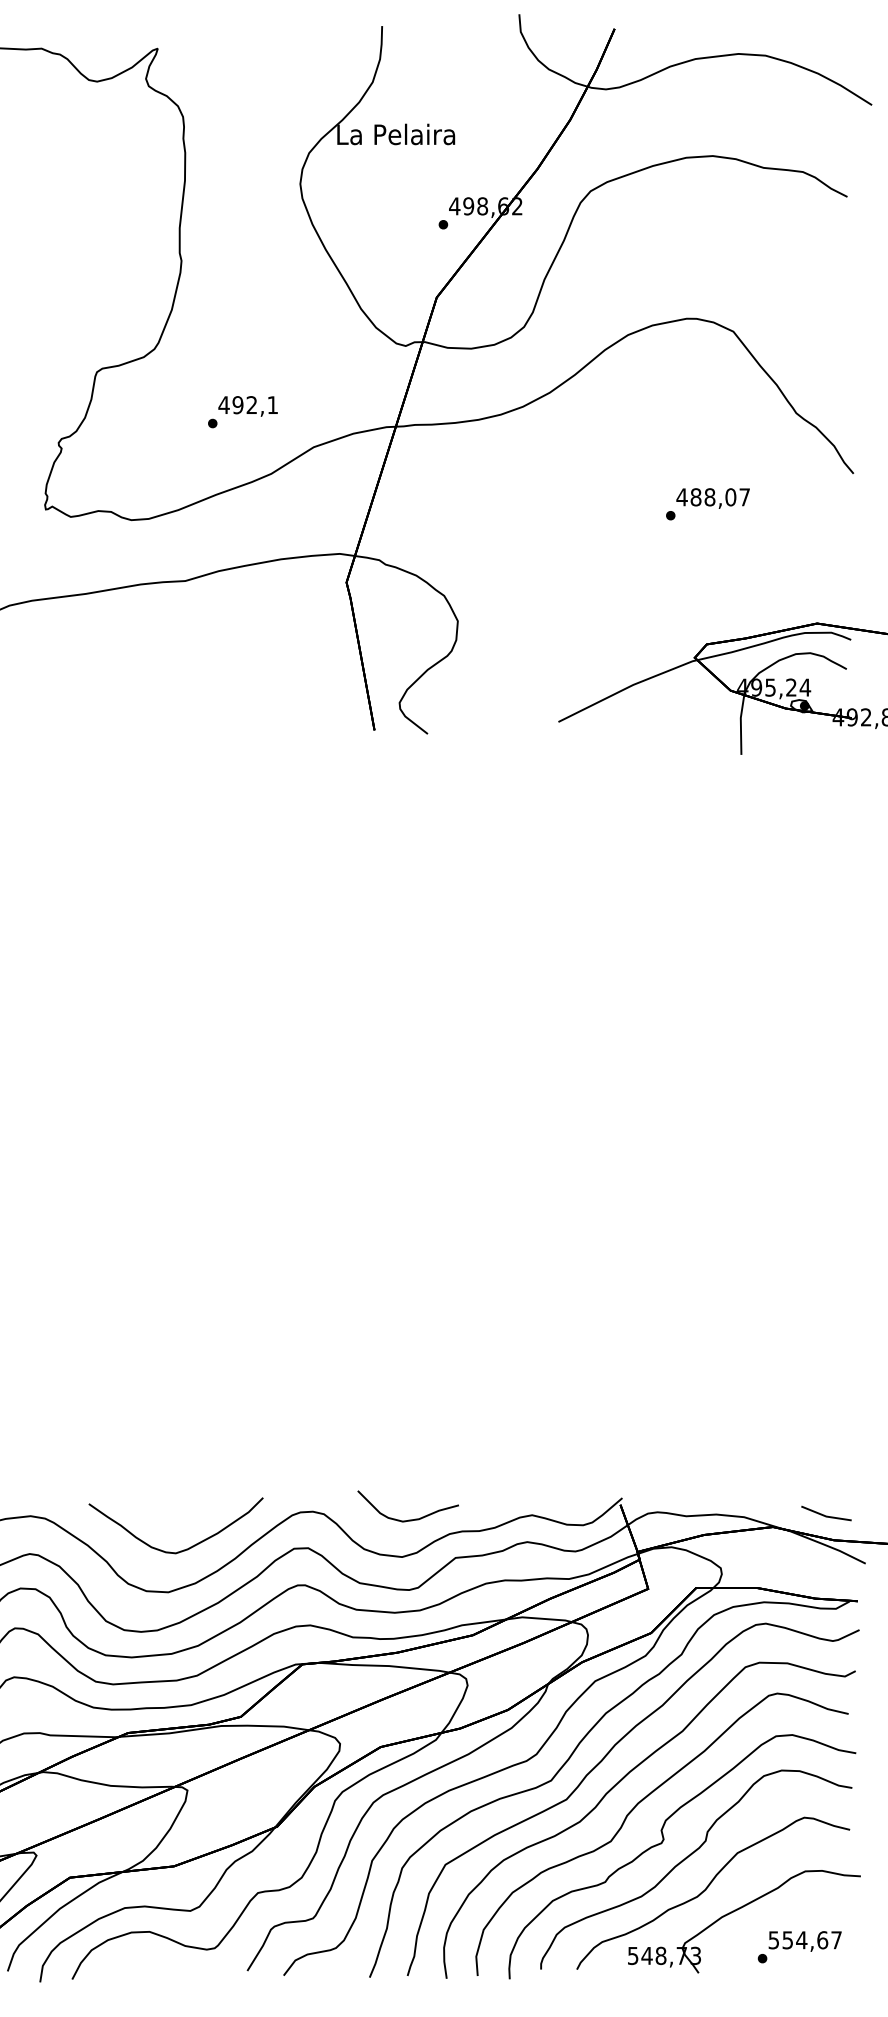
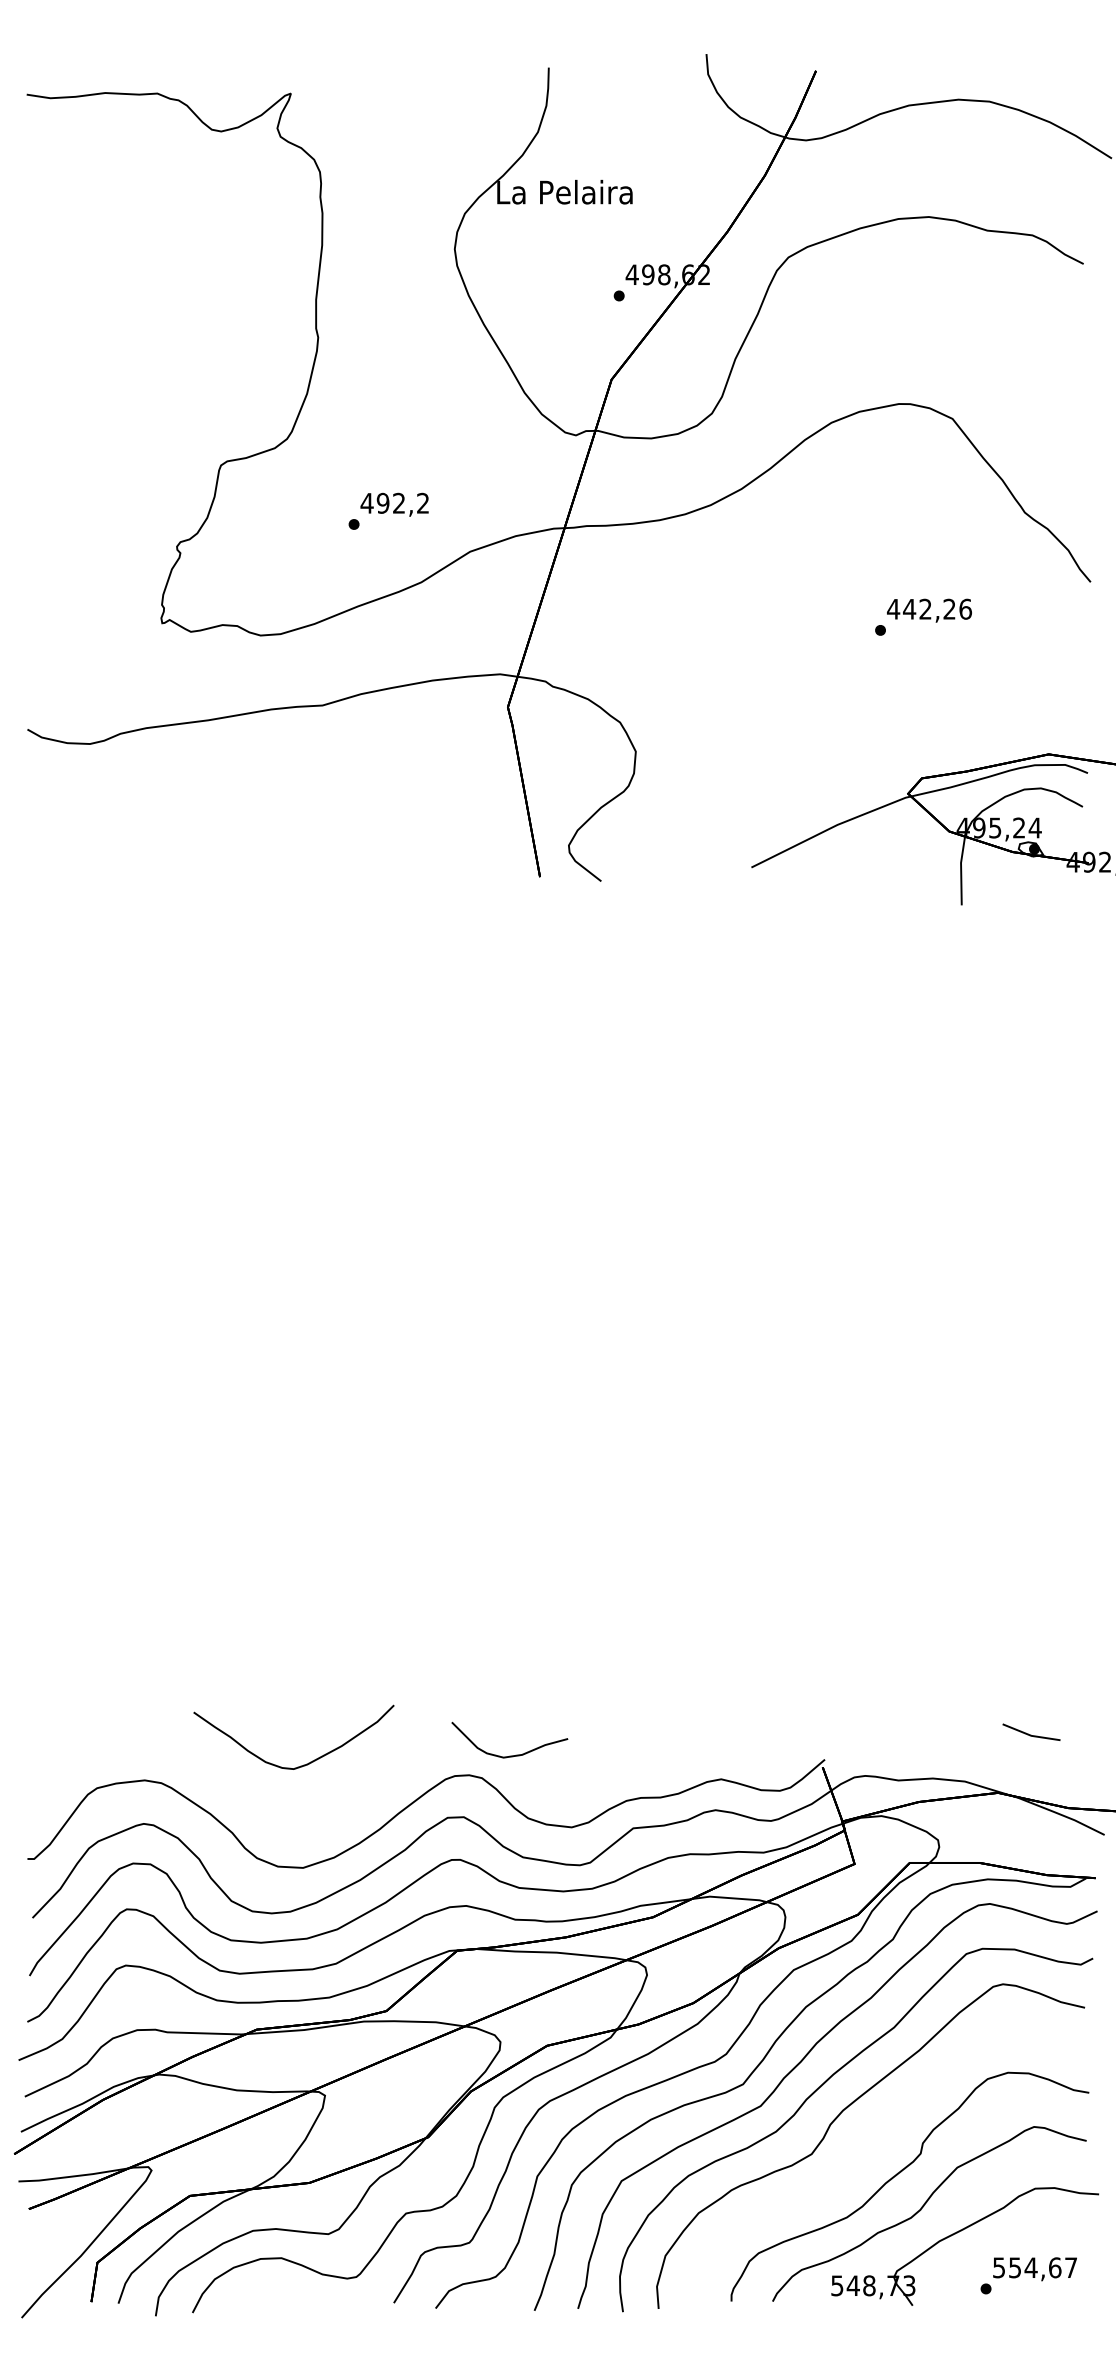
text: (272, 404) -> (422, 502), 492,1 -> 492,2
text: (720, 496) -> (937, 608), 488,07 -> 442,26
line: (826, 1515) -> (1031, 1734), moved
curve: (407, 1519) -> (509, 1755), moved
curve: (184, 1549) -> (303, 1764), moved
curve: (662, 1844) -> (870, 2157), removed

